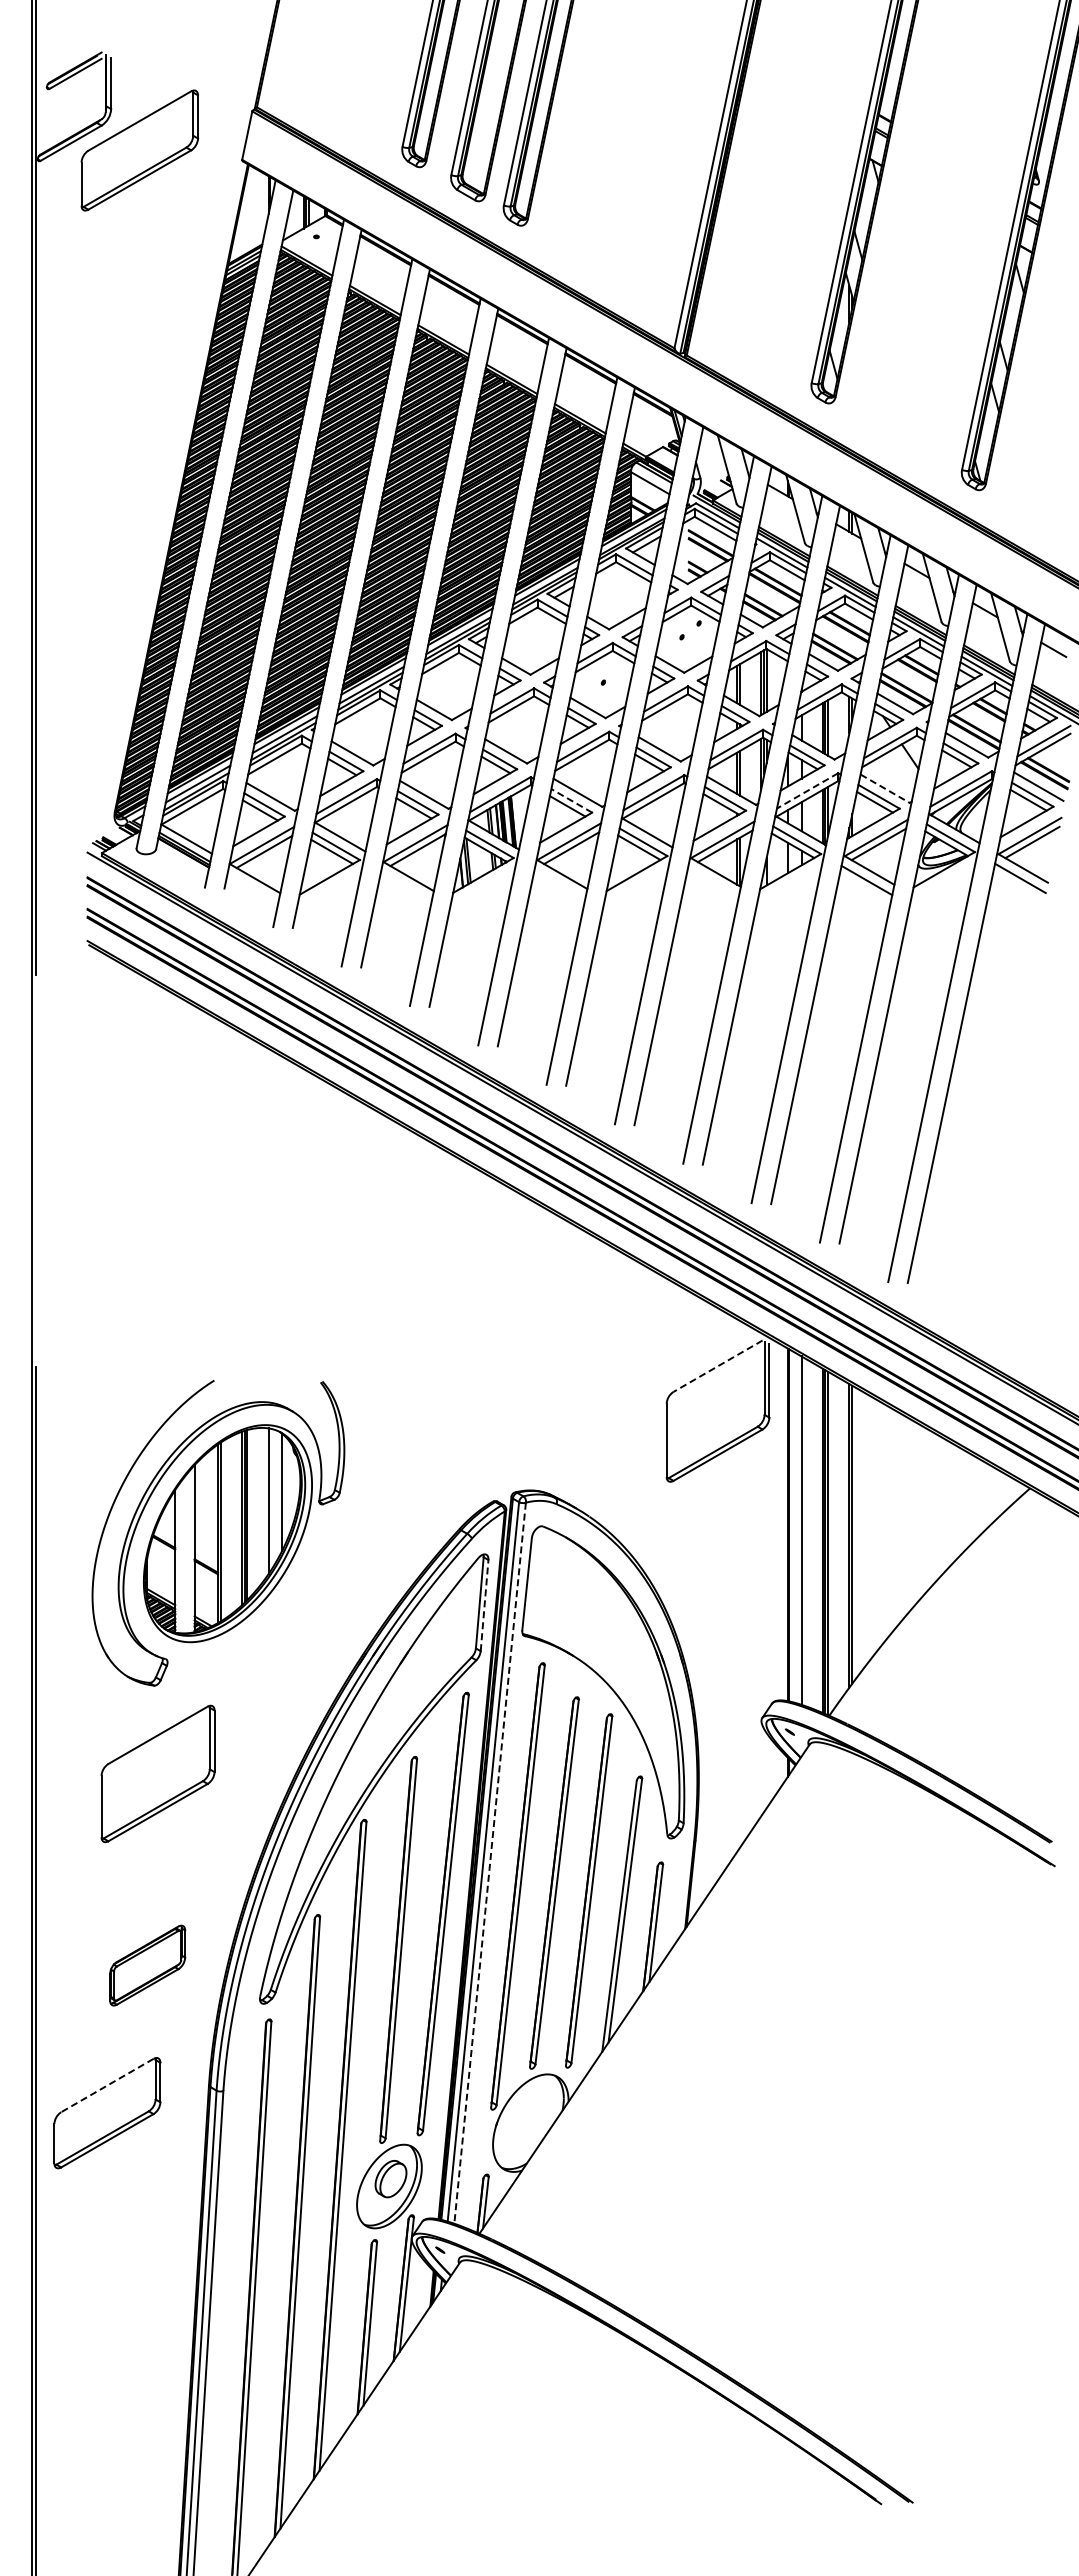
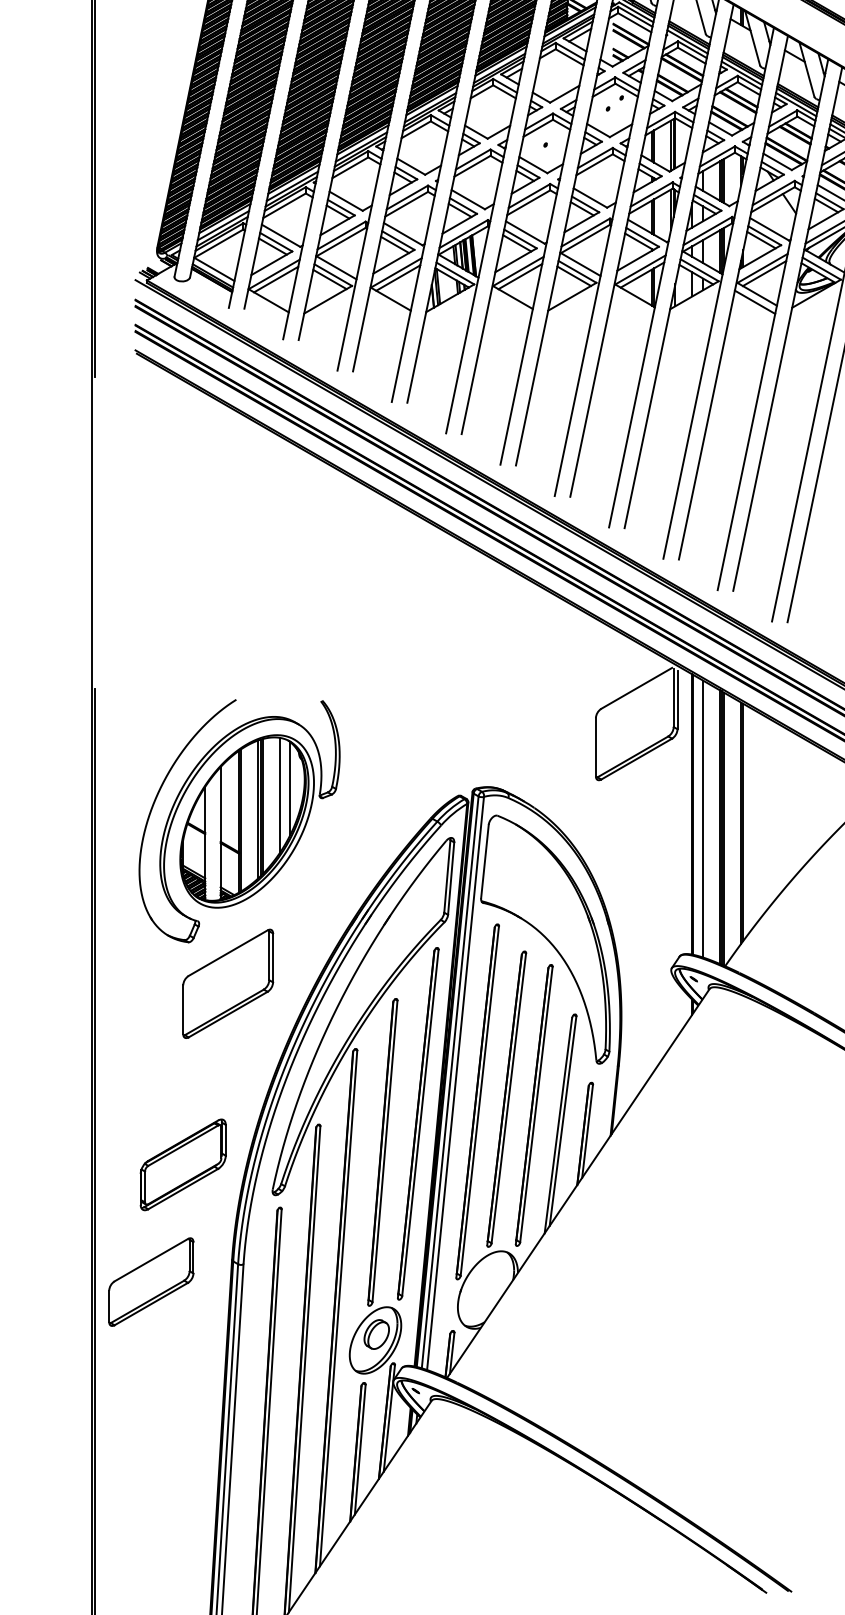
line: (885, 789) -> (769, 229), dashed -> solid
line: (807, 791) -> (707, 231), dashed -> solid
line: (571, 800) -> (520, 238), dashed -> solid
line: (717, 1366) -> (636, 688), dashed -> solid
line: (484, 1605) -> (451, 878), dashed -> solid
part: (157, 1773) -> (227, 983), moved
line: (490, 1863) -> (455, 1083), dashed -> solid
part: (147, 1965) -> (183, 1164), size x1.43
line: (106, 2085) -> (150, 1260), dashed -> solid

